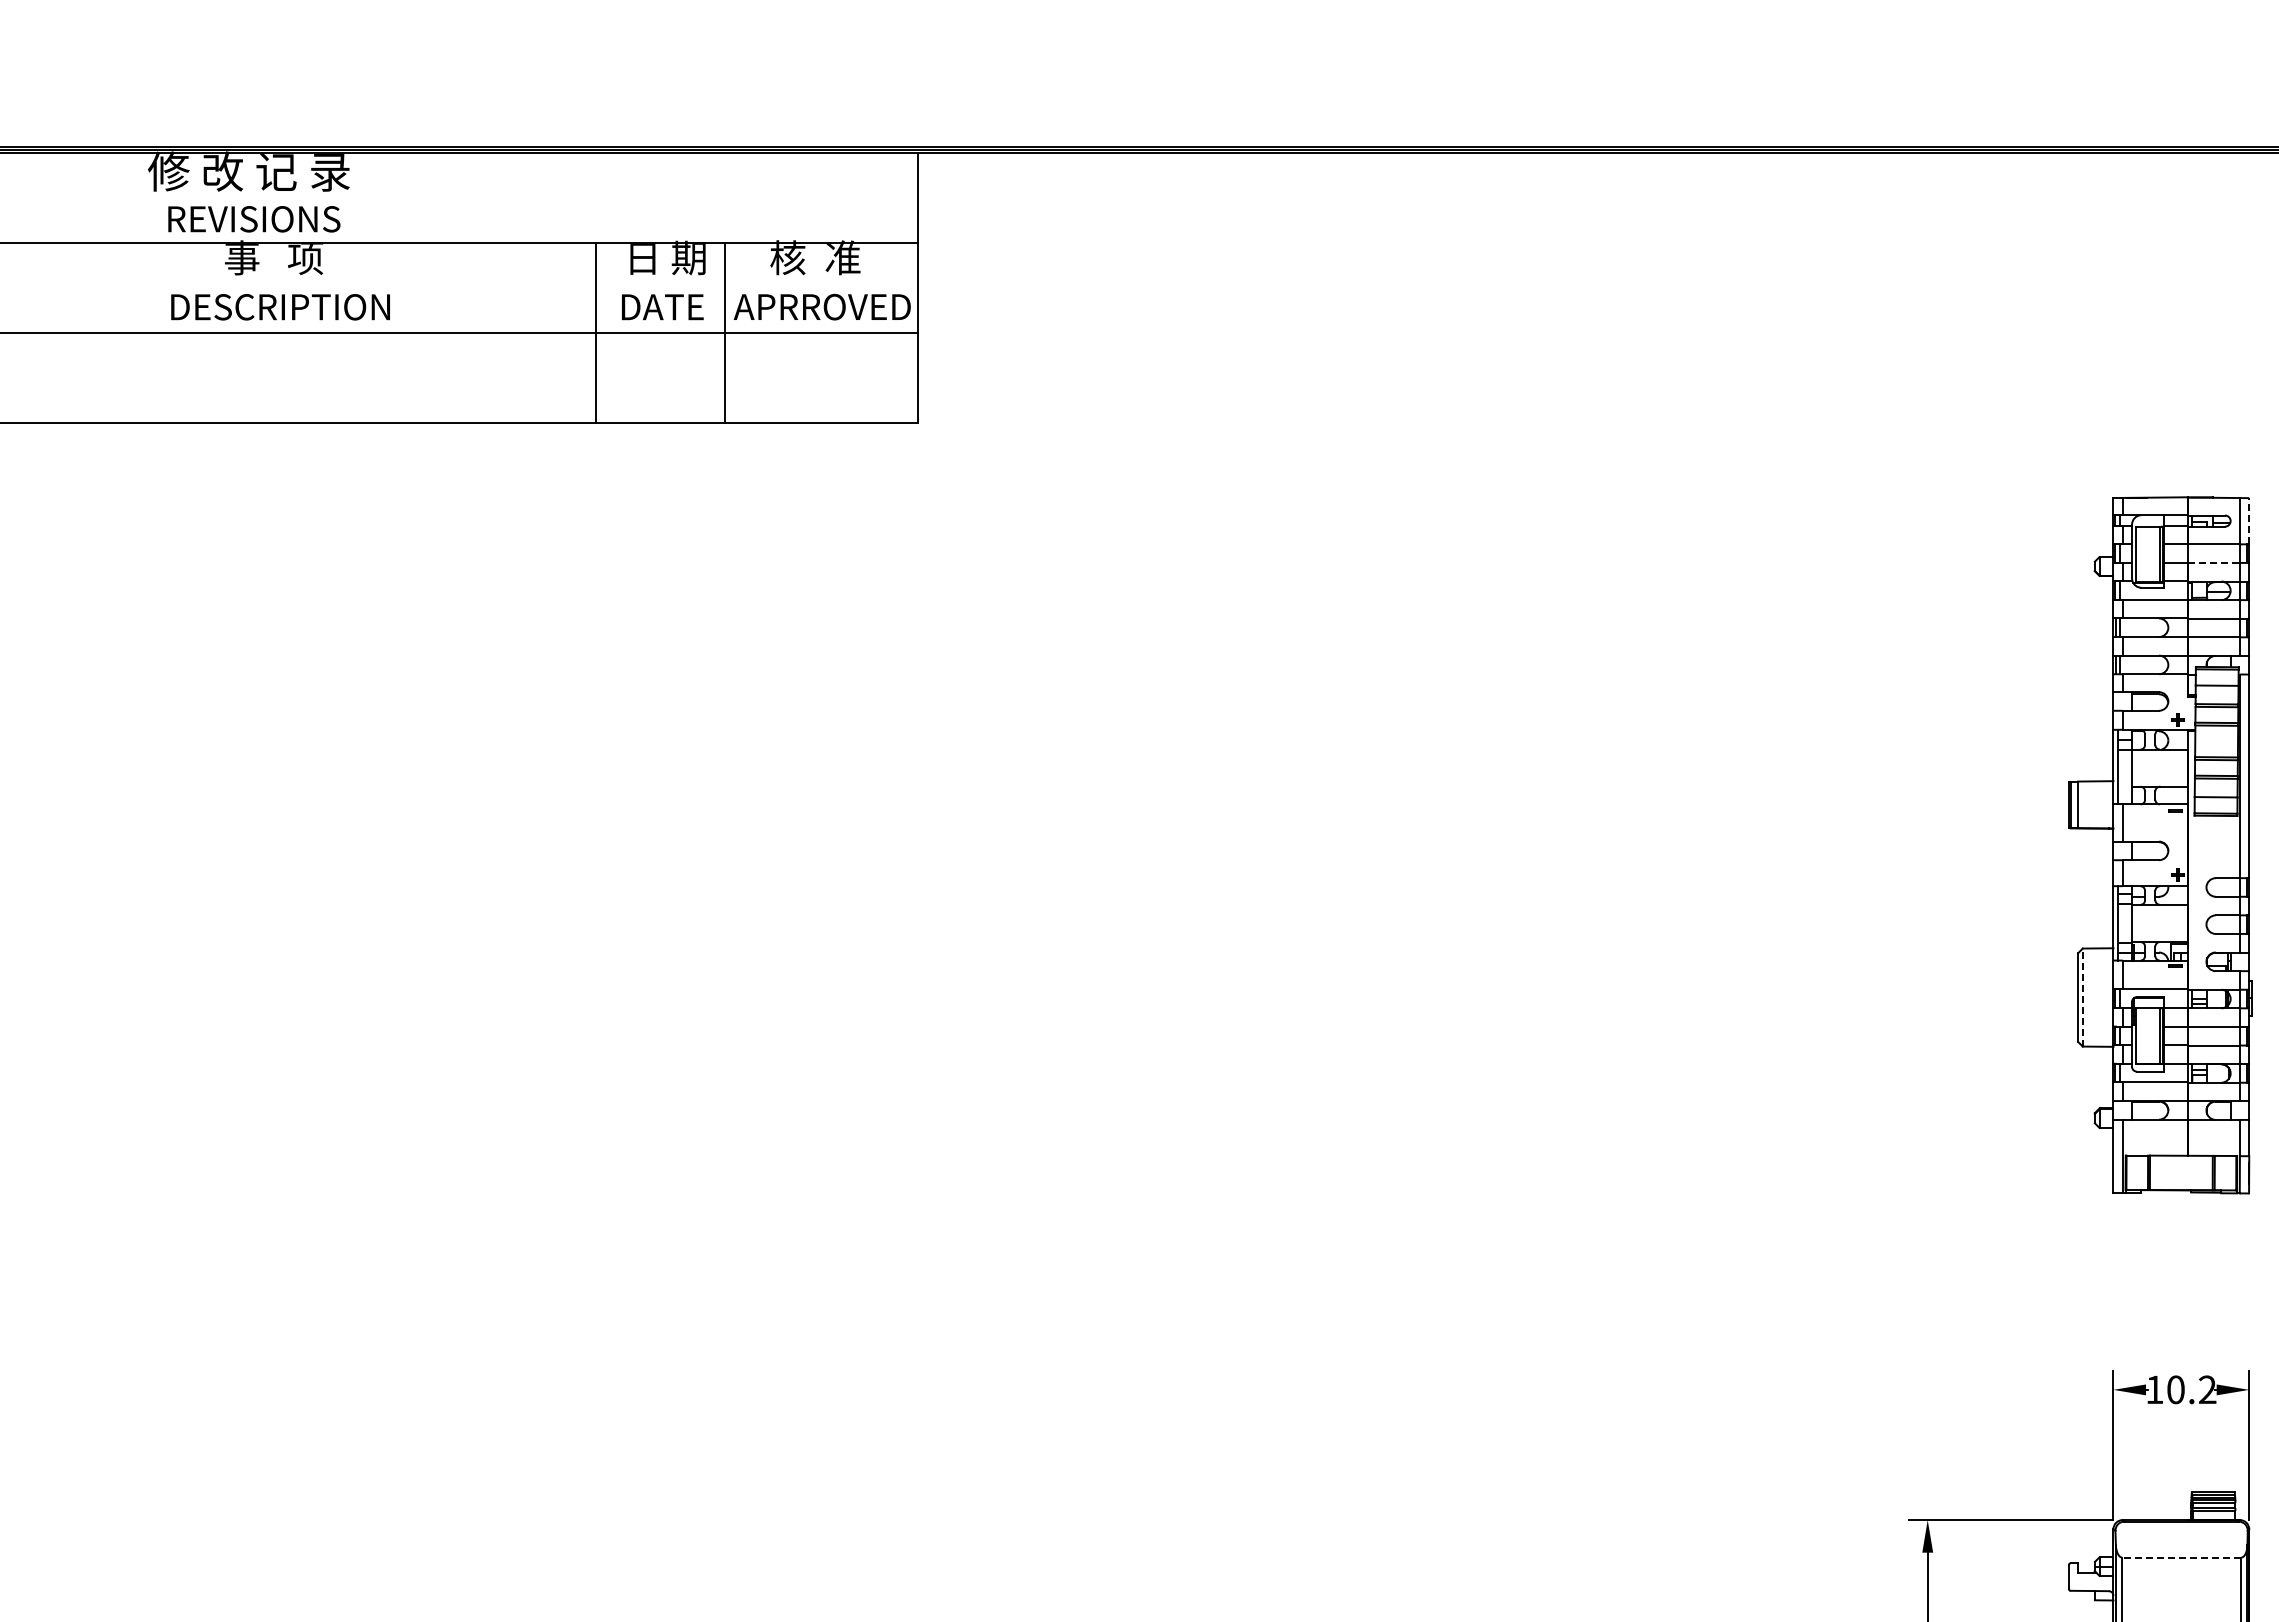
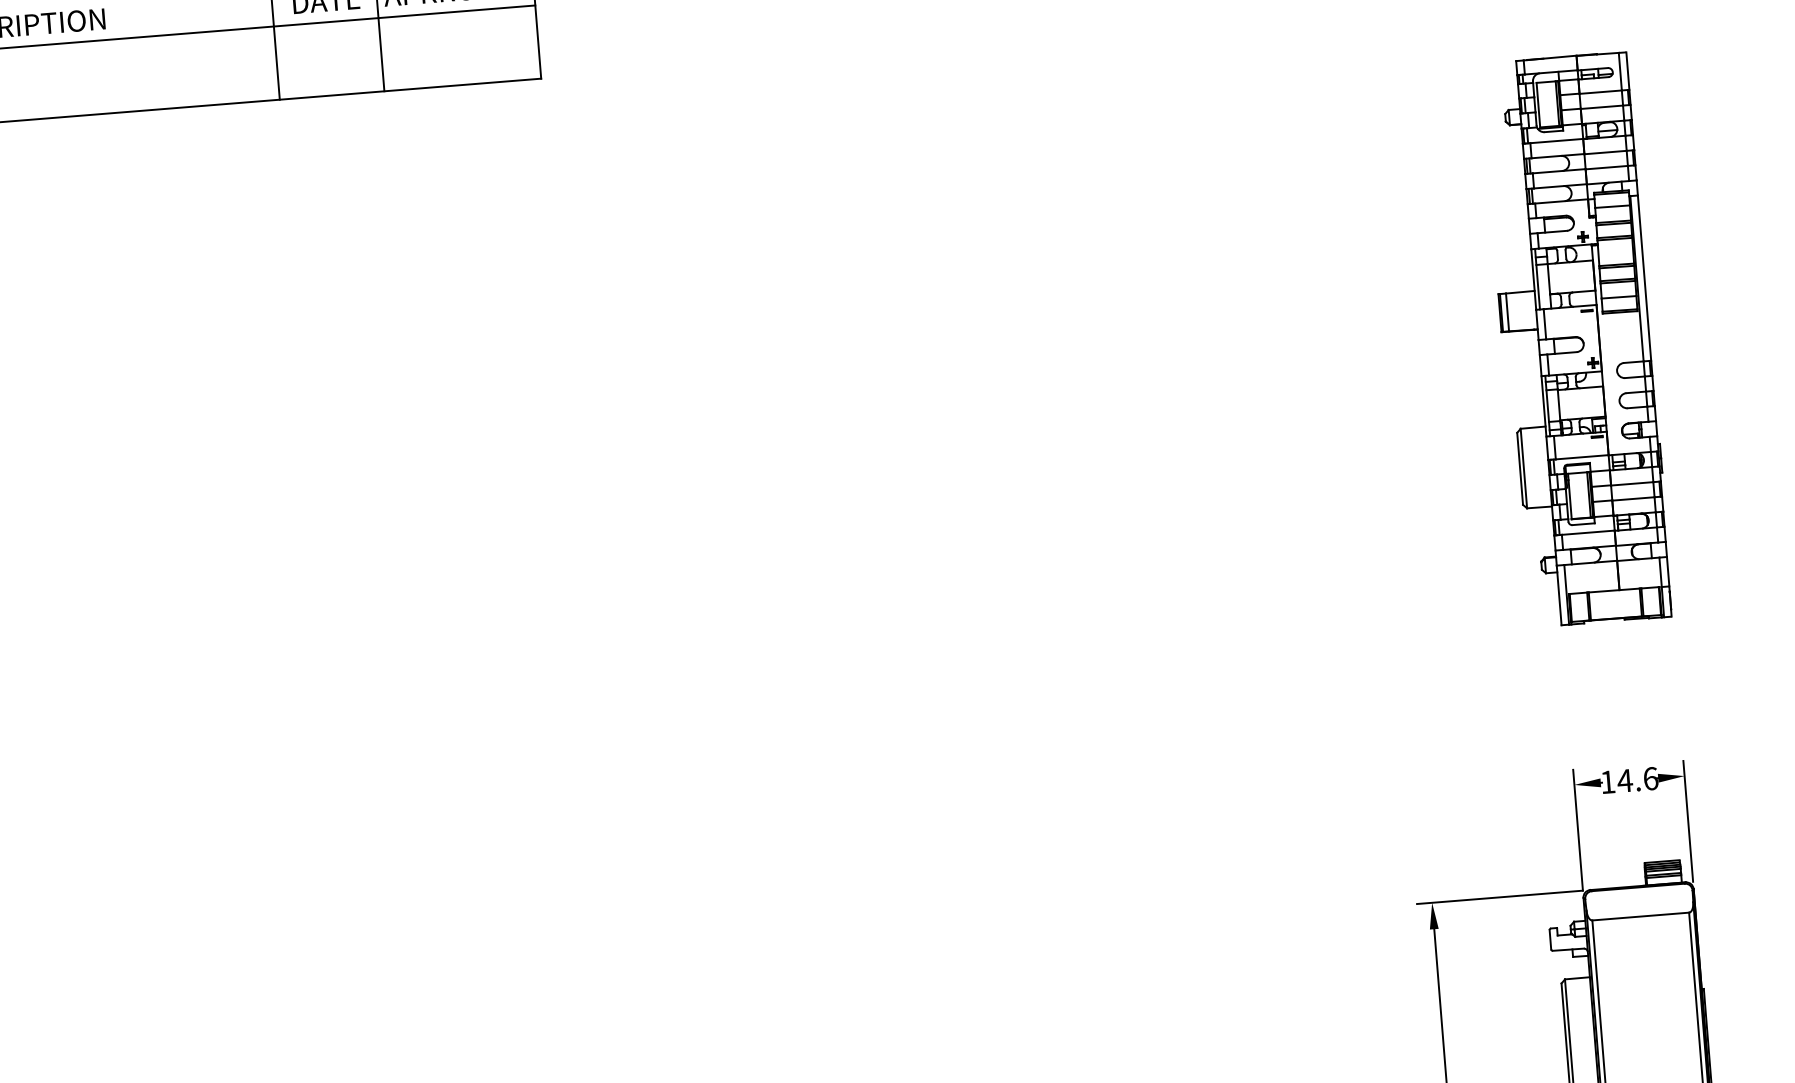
line: (2249, 520) -> (1628, 70), dashed -> solid
line: (2214, 562) -> (1602, 106), dashed -> solid
line: (2082, 997) -> (1523, 468), dashed -> solid
text: (2191, 1389) -> (1637, 779), 10.2 -> 14.6
line: (2181, 1557) -> (1640, 916), dashed -> solid

